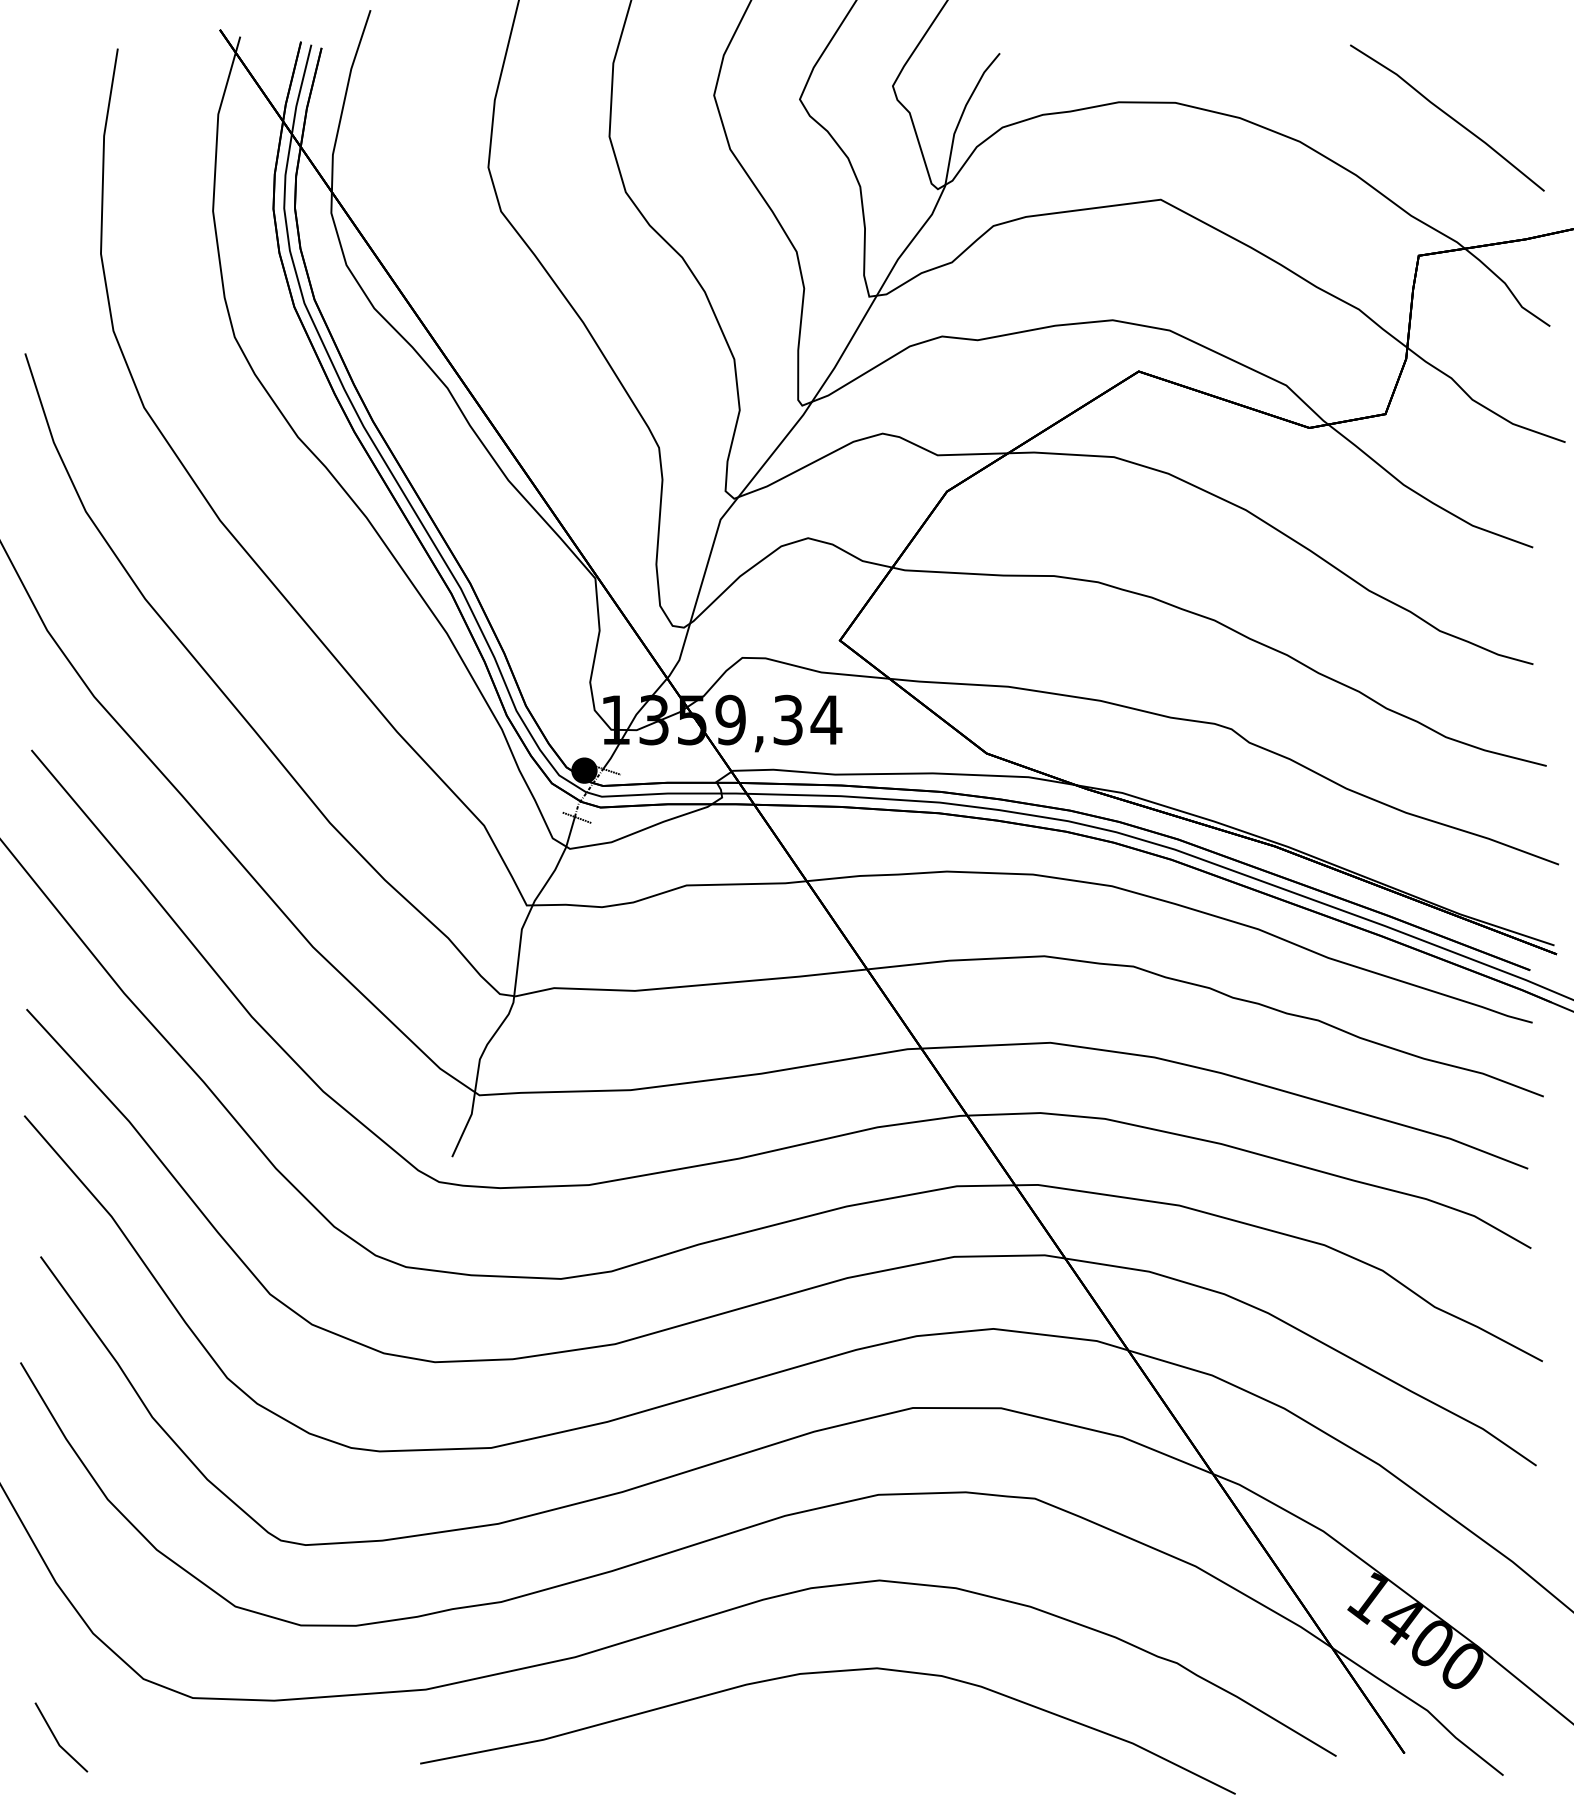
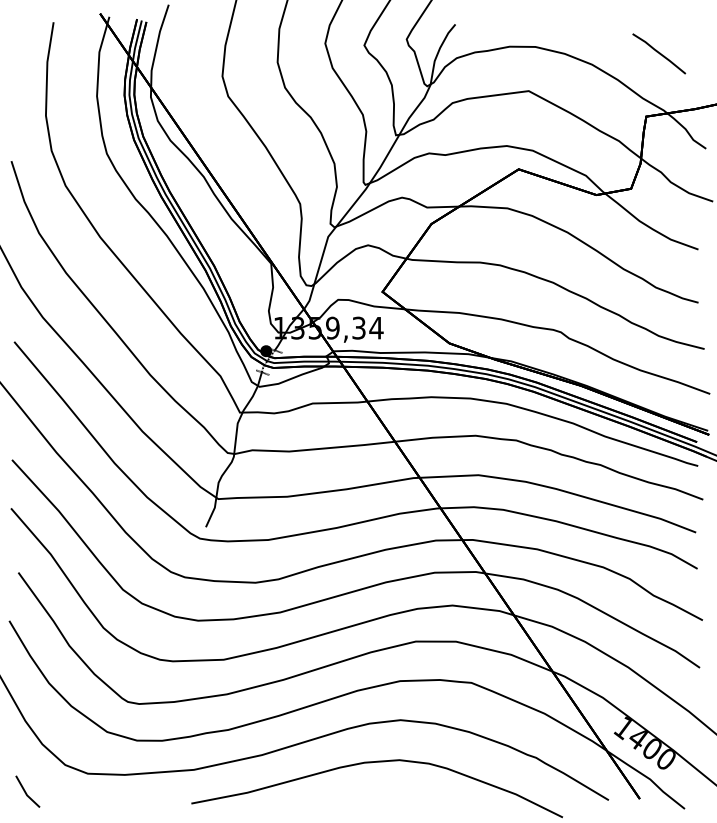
part: (1445, 117) -> (658, 53), size x0.6

